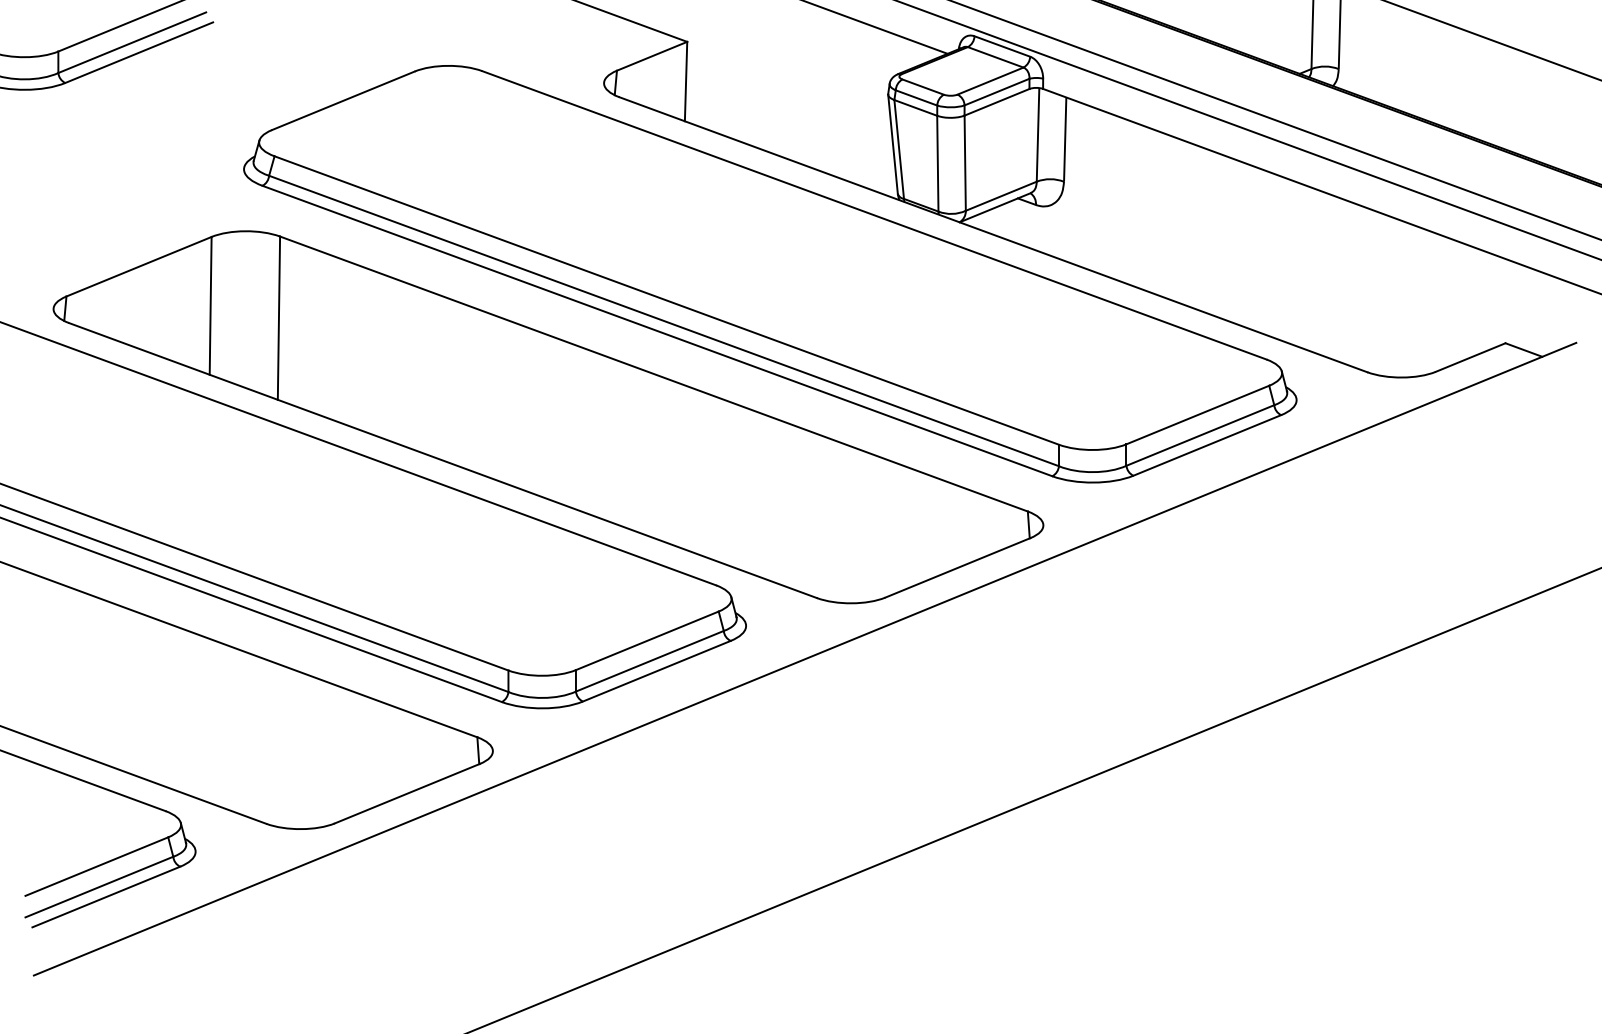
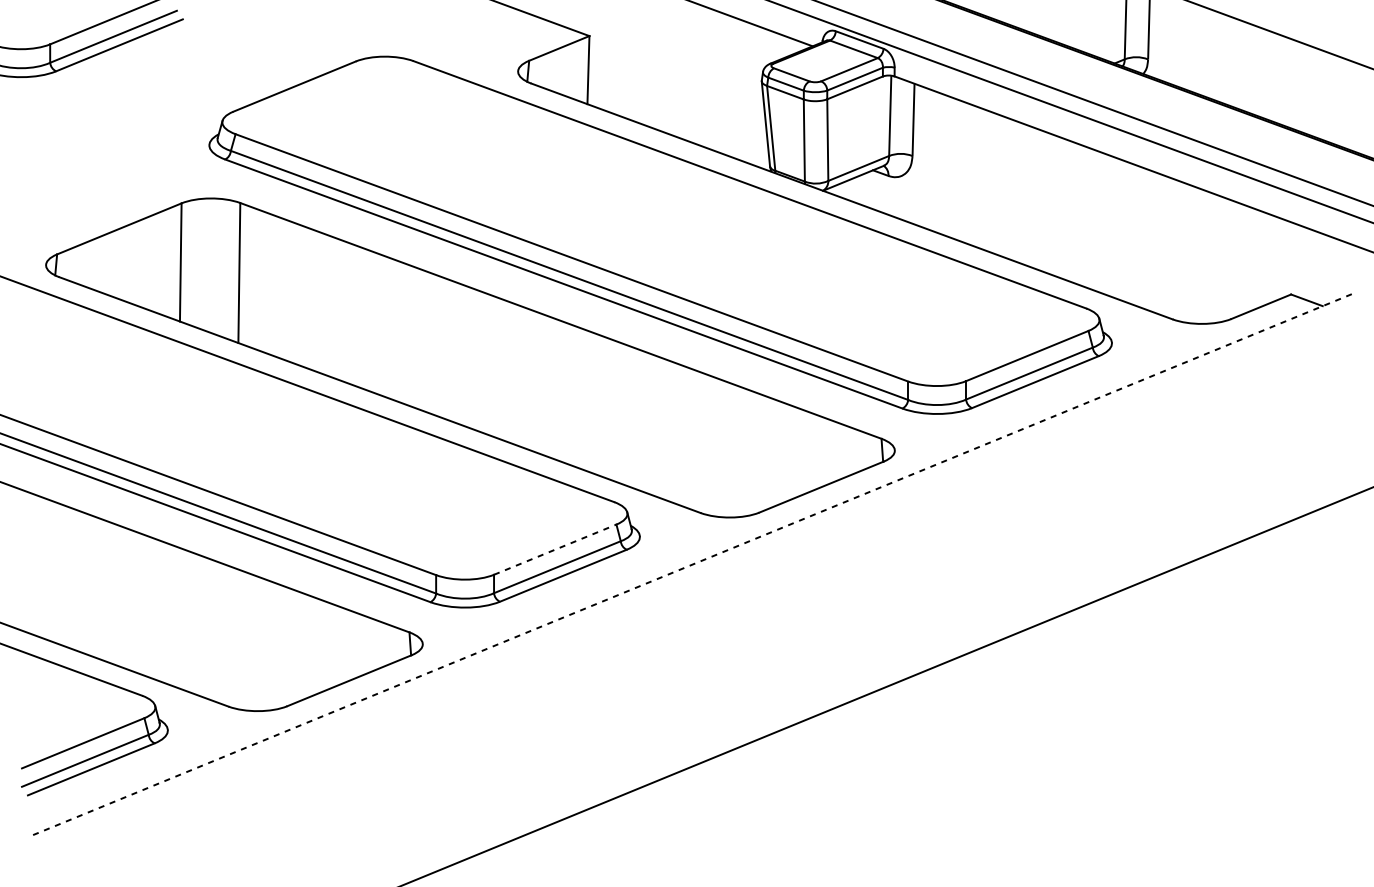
line: (647, 640) -> (555, 549), solid -> dashed
line: (805, 659) -> (690, 565), solid -> dashed

